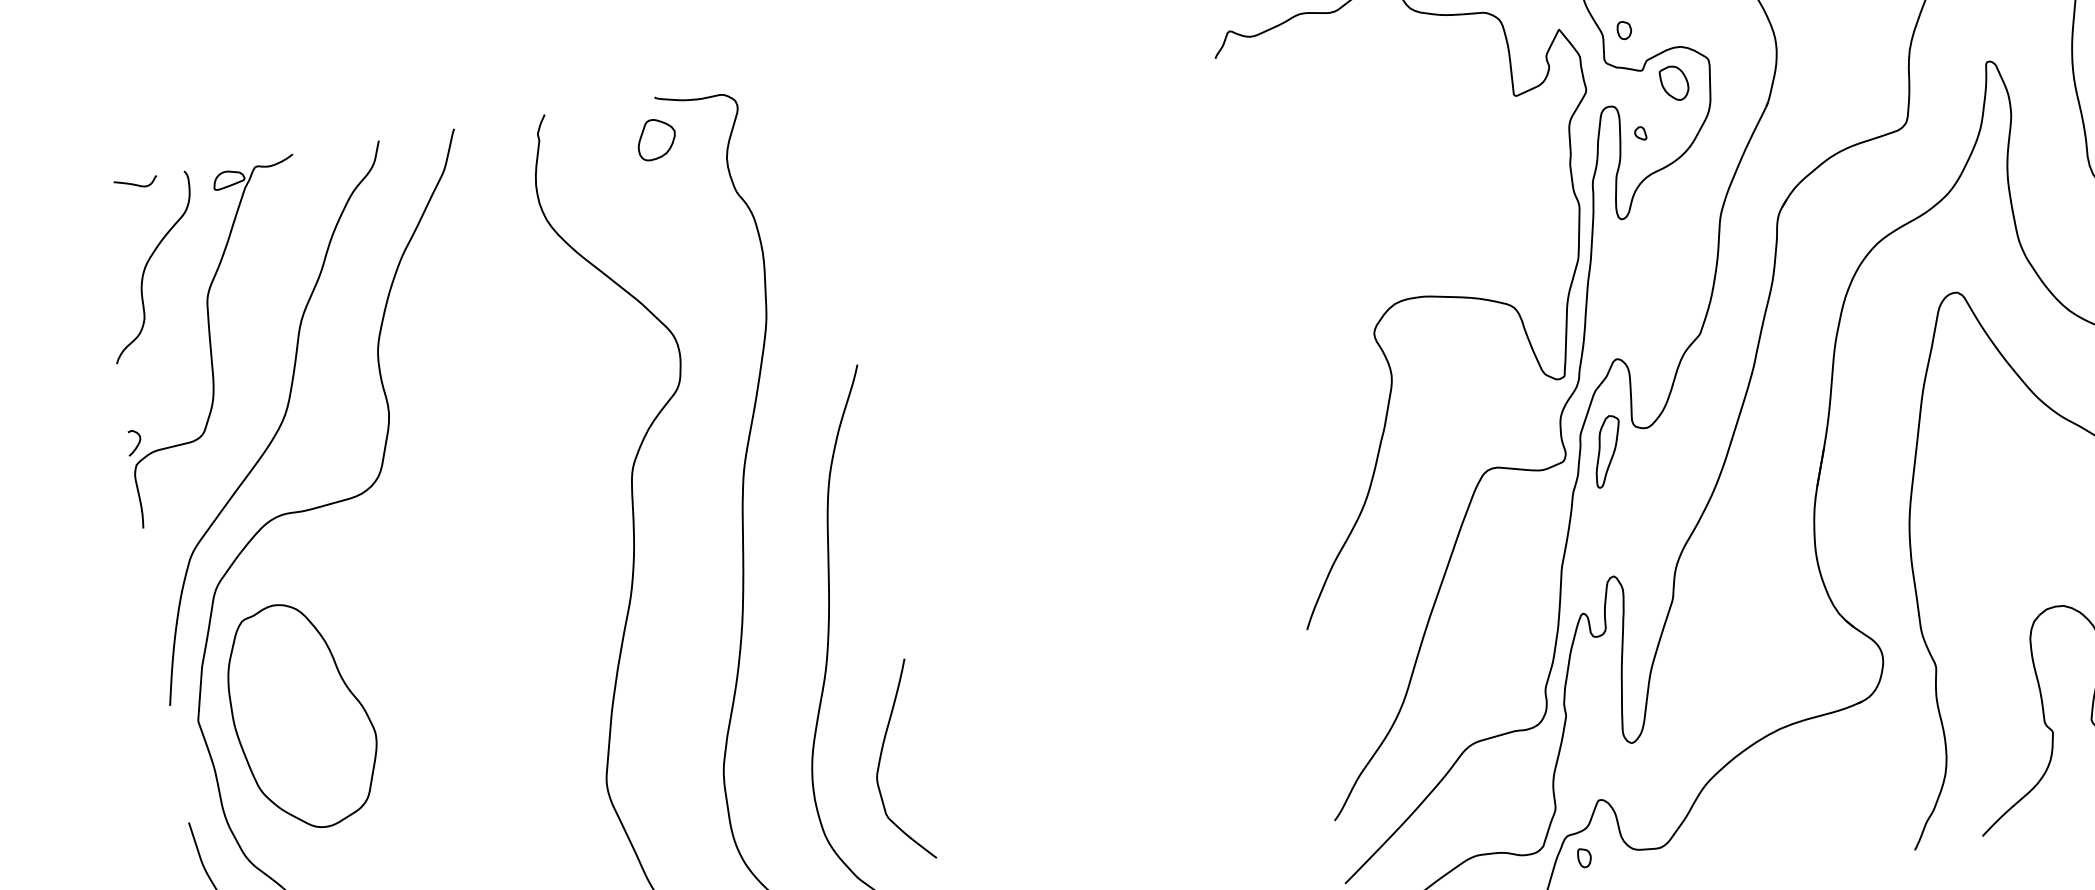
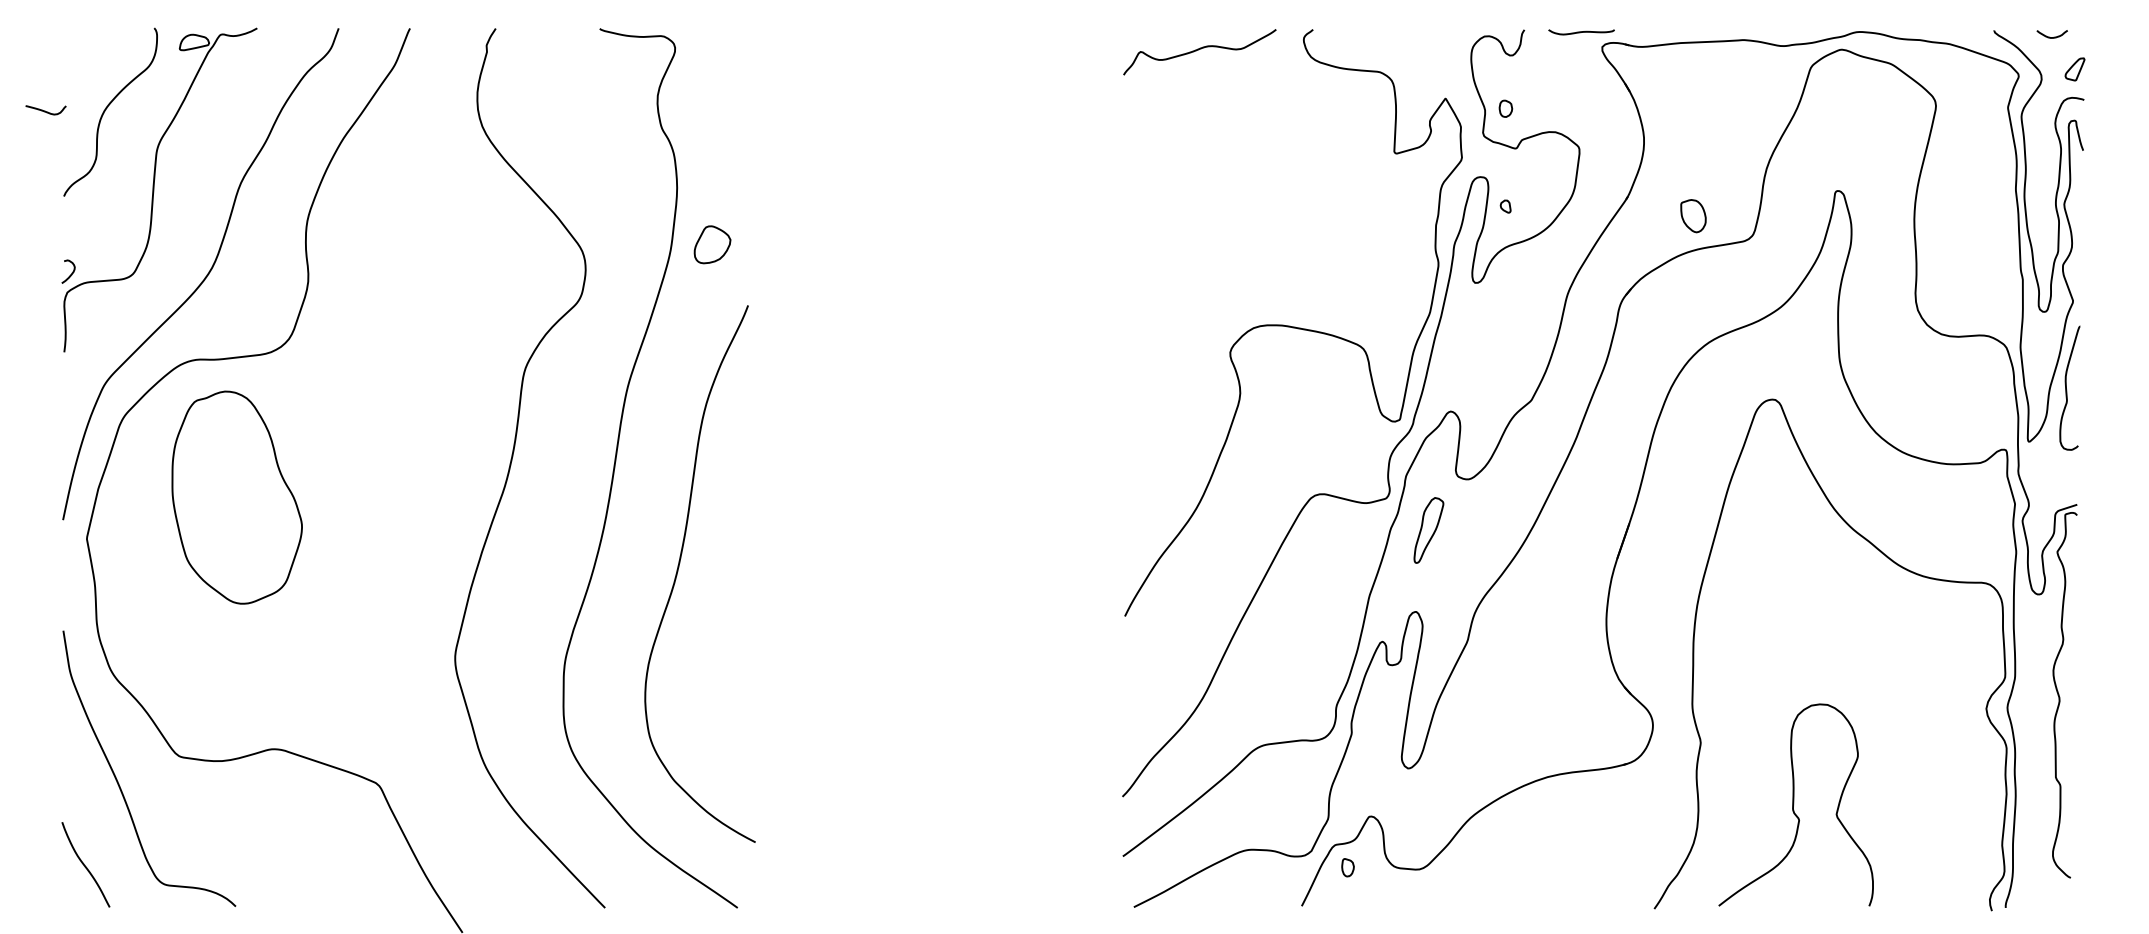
part: (1674, 83) -> (1693, 216), moved
part: (656, 139) -> (712, 244), moved
curve: (135, 183) -> (45, 110), moved
part: (1607, 451) -> (1428, 530), moved
part: (301, 715) -> (236, 497), moved
curve: (881, 759) -> (712, 673), removed

